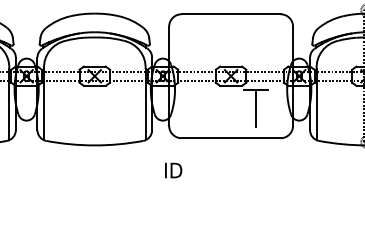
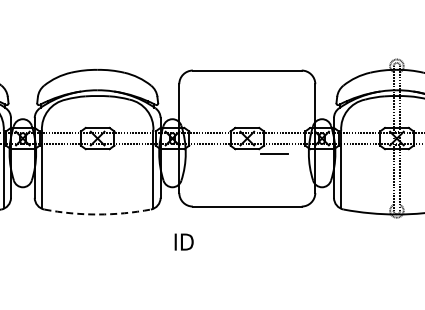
line: (255, 108) -> (274, 173), removed
arc: (94, 145) -> (97, 214), solid -> dashed

